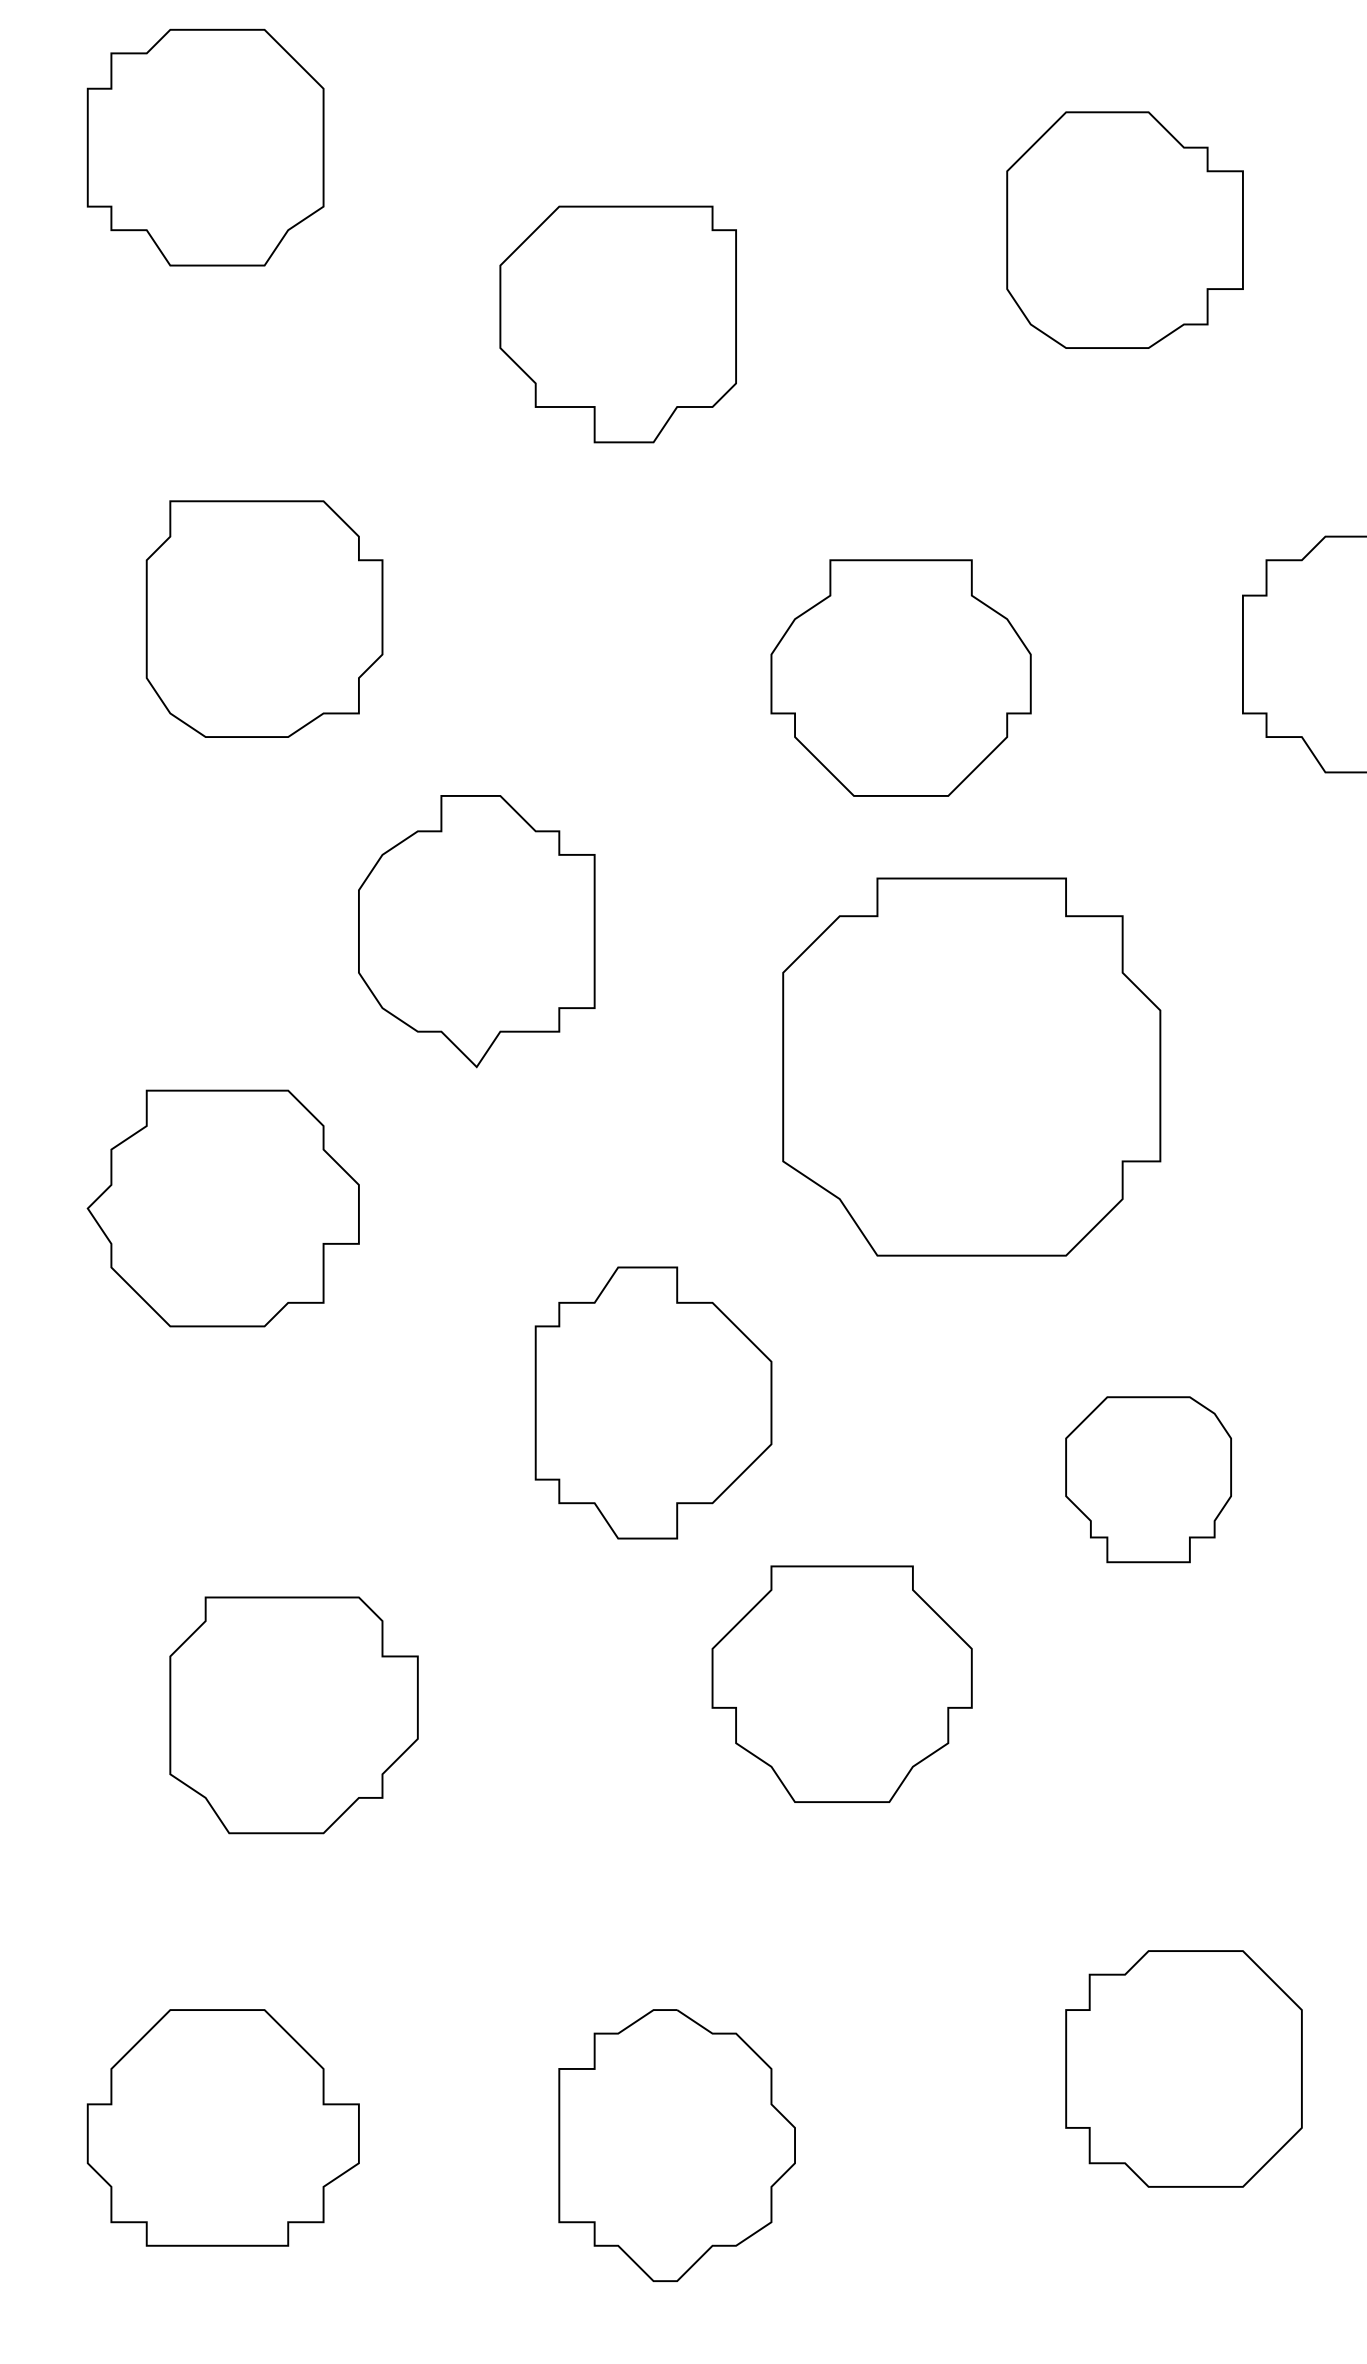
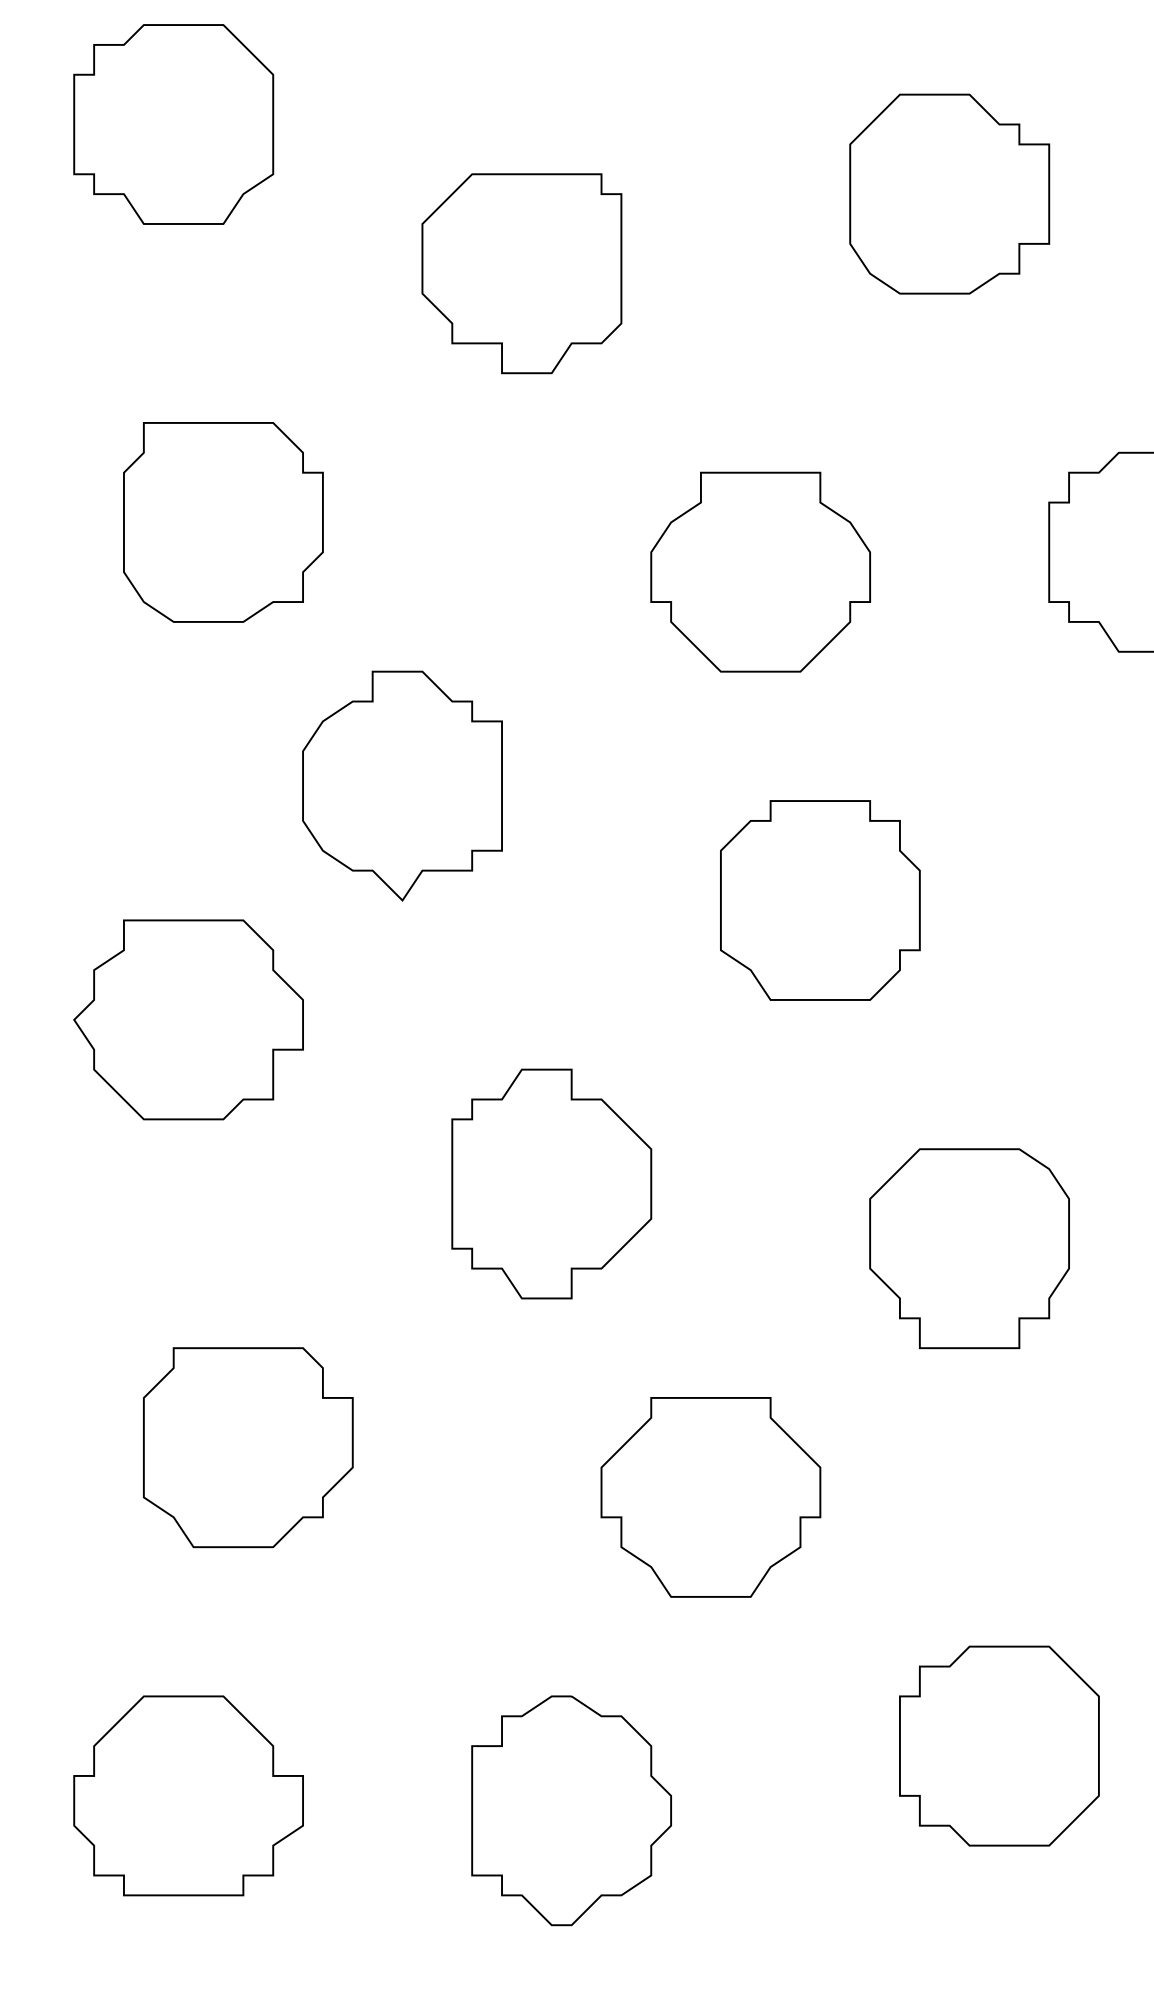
part: (971, 1067) -> (820, 900), size x0.62
part: (1148, 1479) -> (969, 1248), size x1.43
part: (841, 1684) -> (710, 1497), moved

